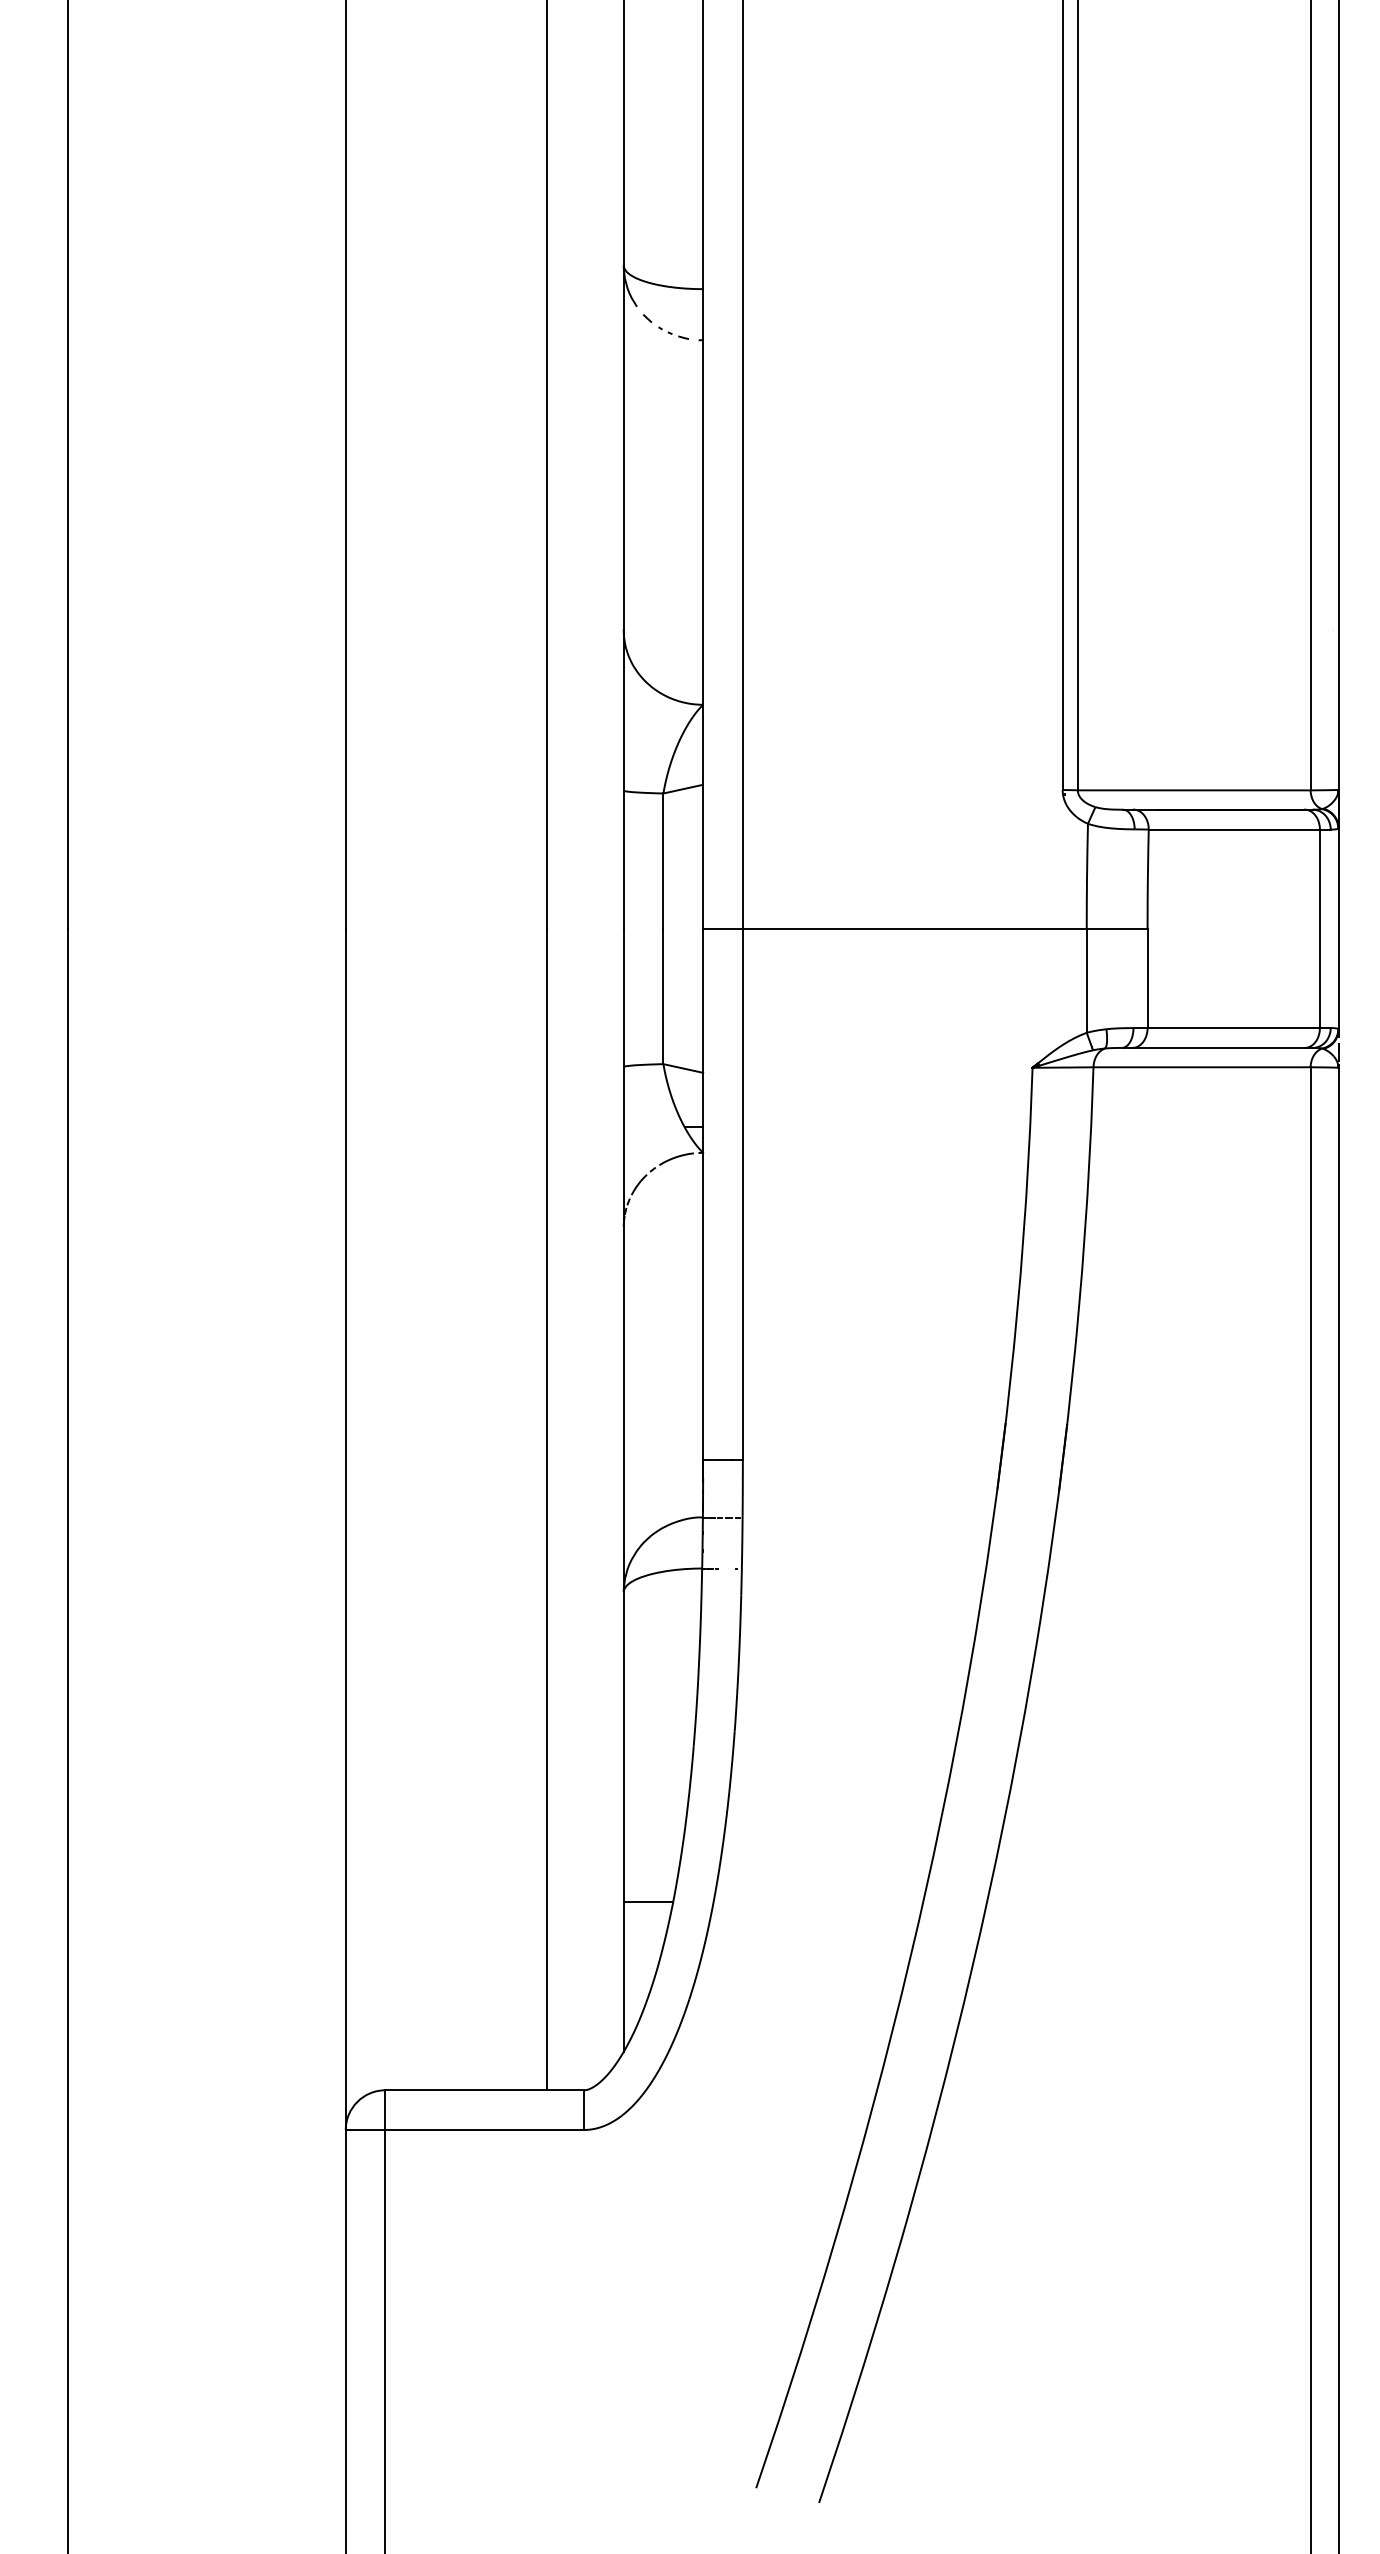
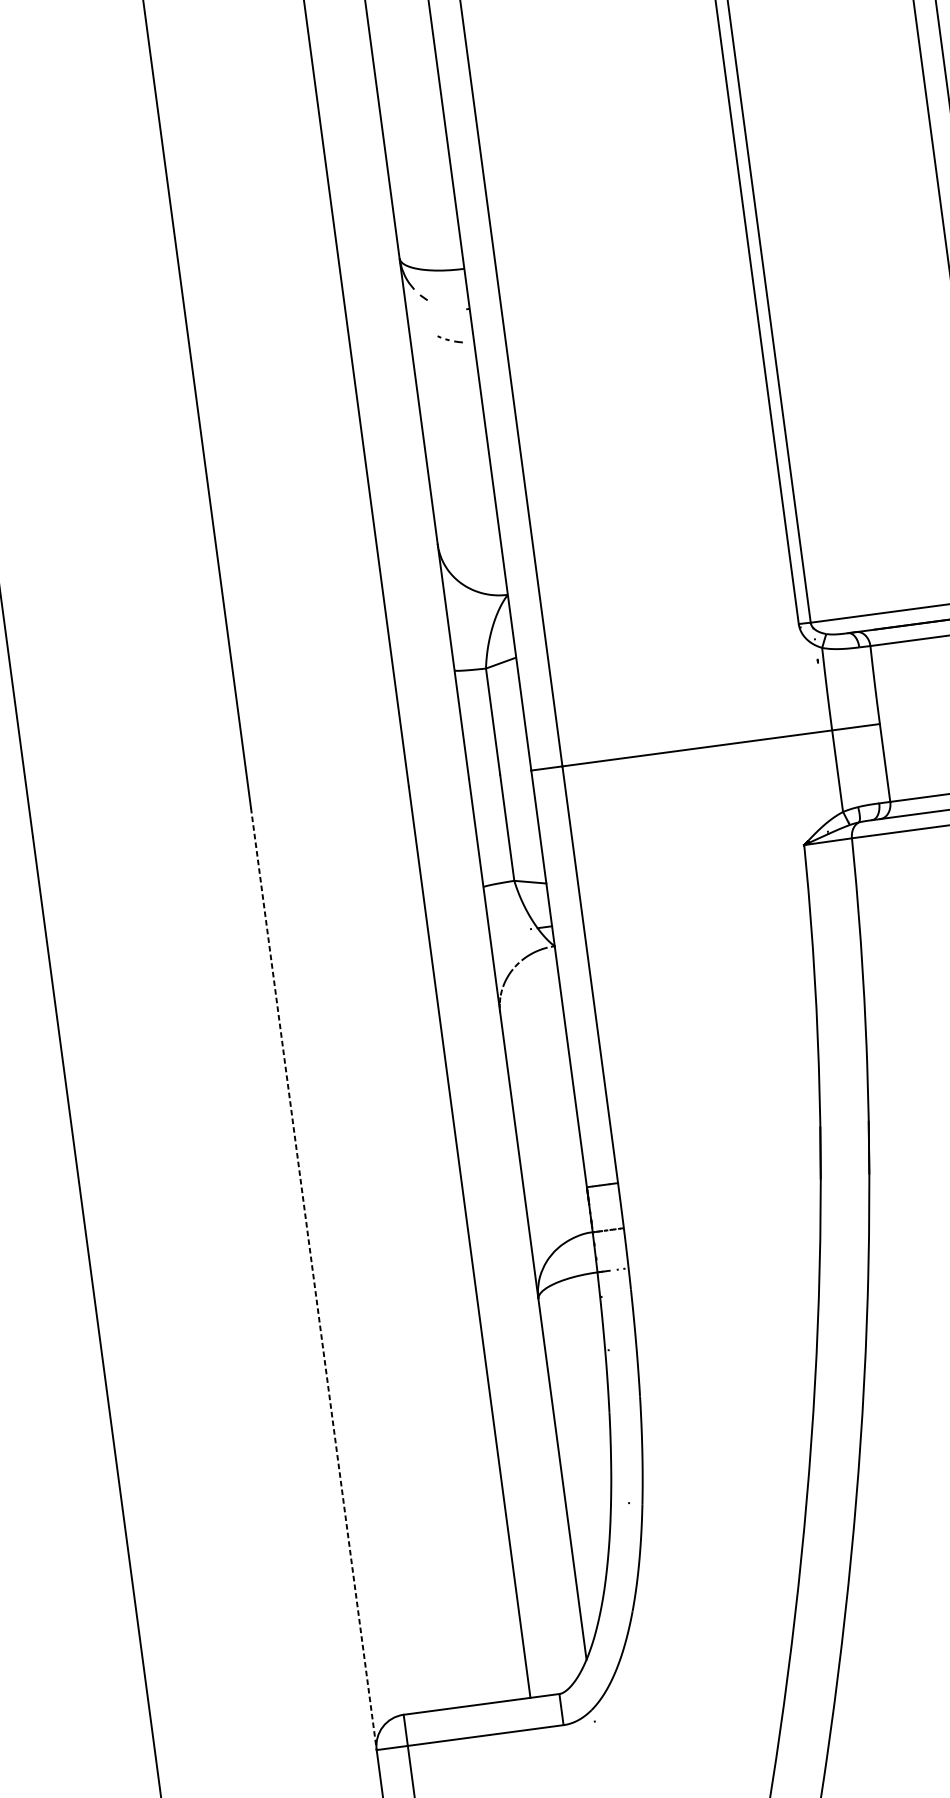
part: (673, 332) -> (450, 338), moved
line: (345, 1529) -> (313, 1279), solid -> dashed
line: (648, 1901) -> (590, 1539), removed

